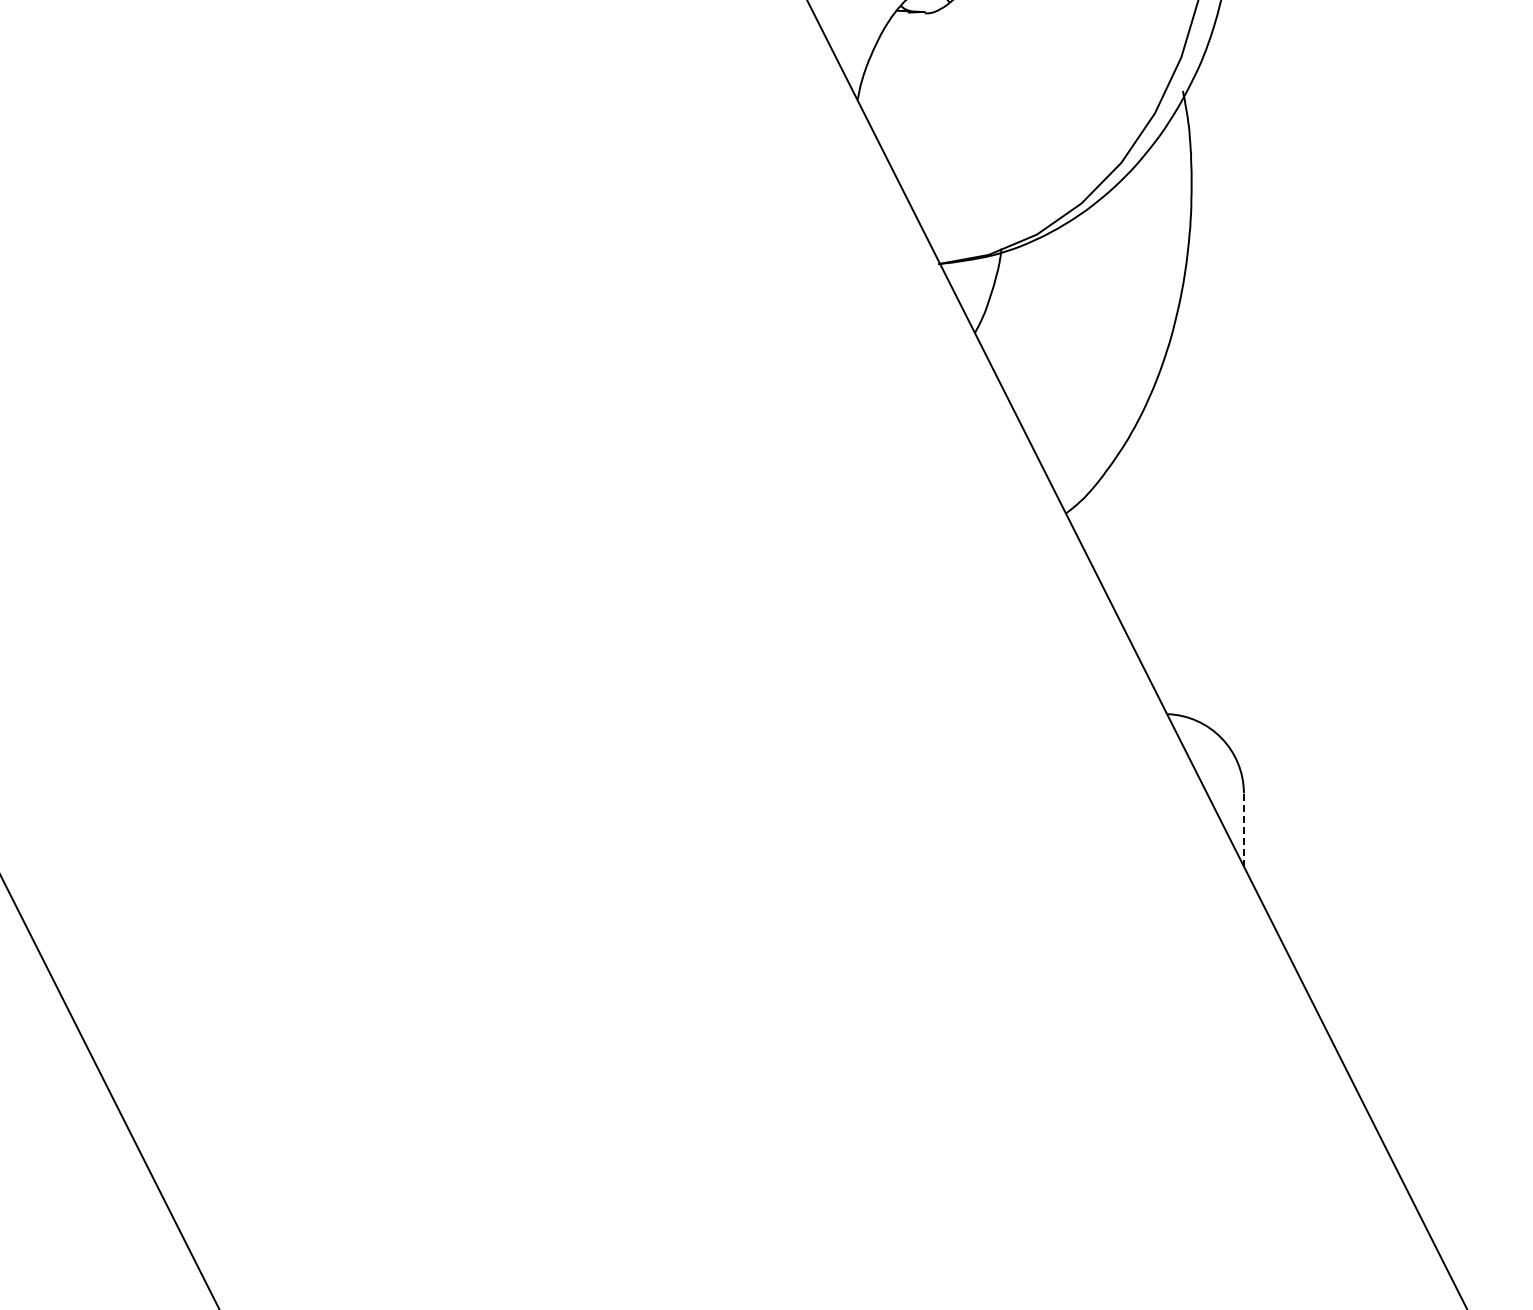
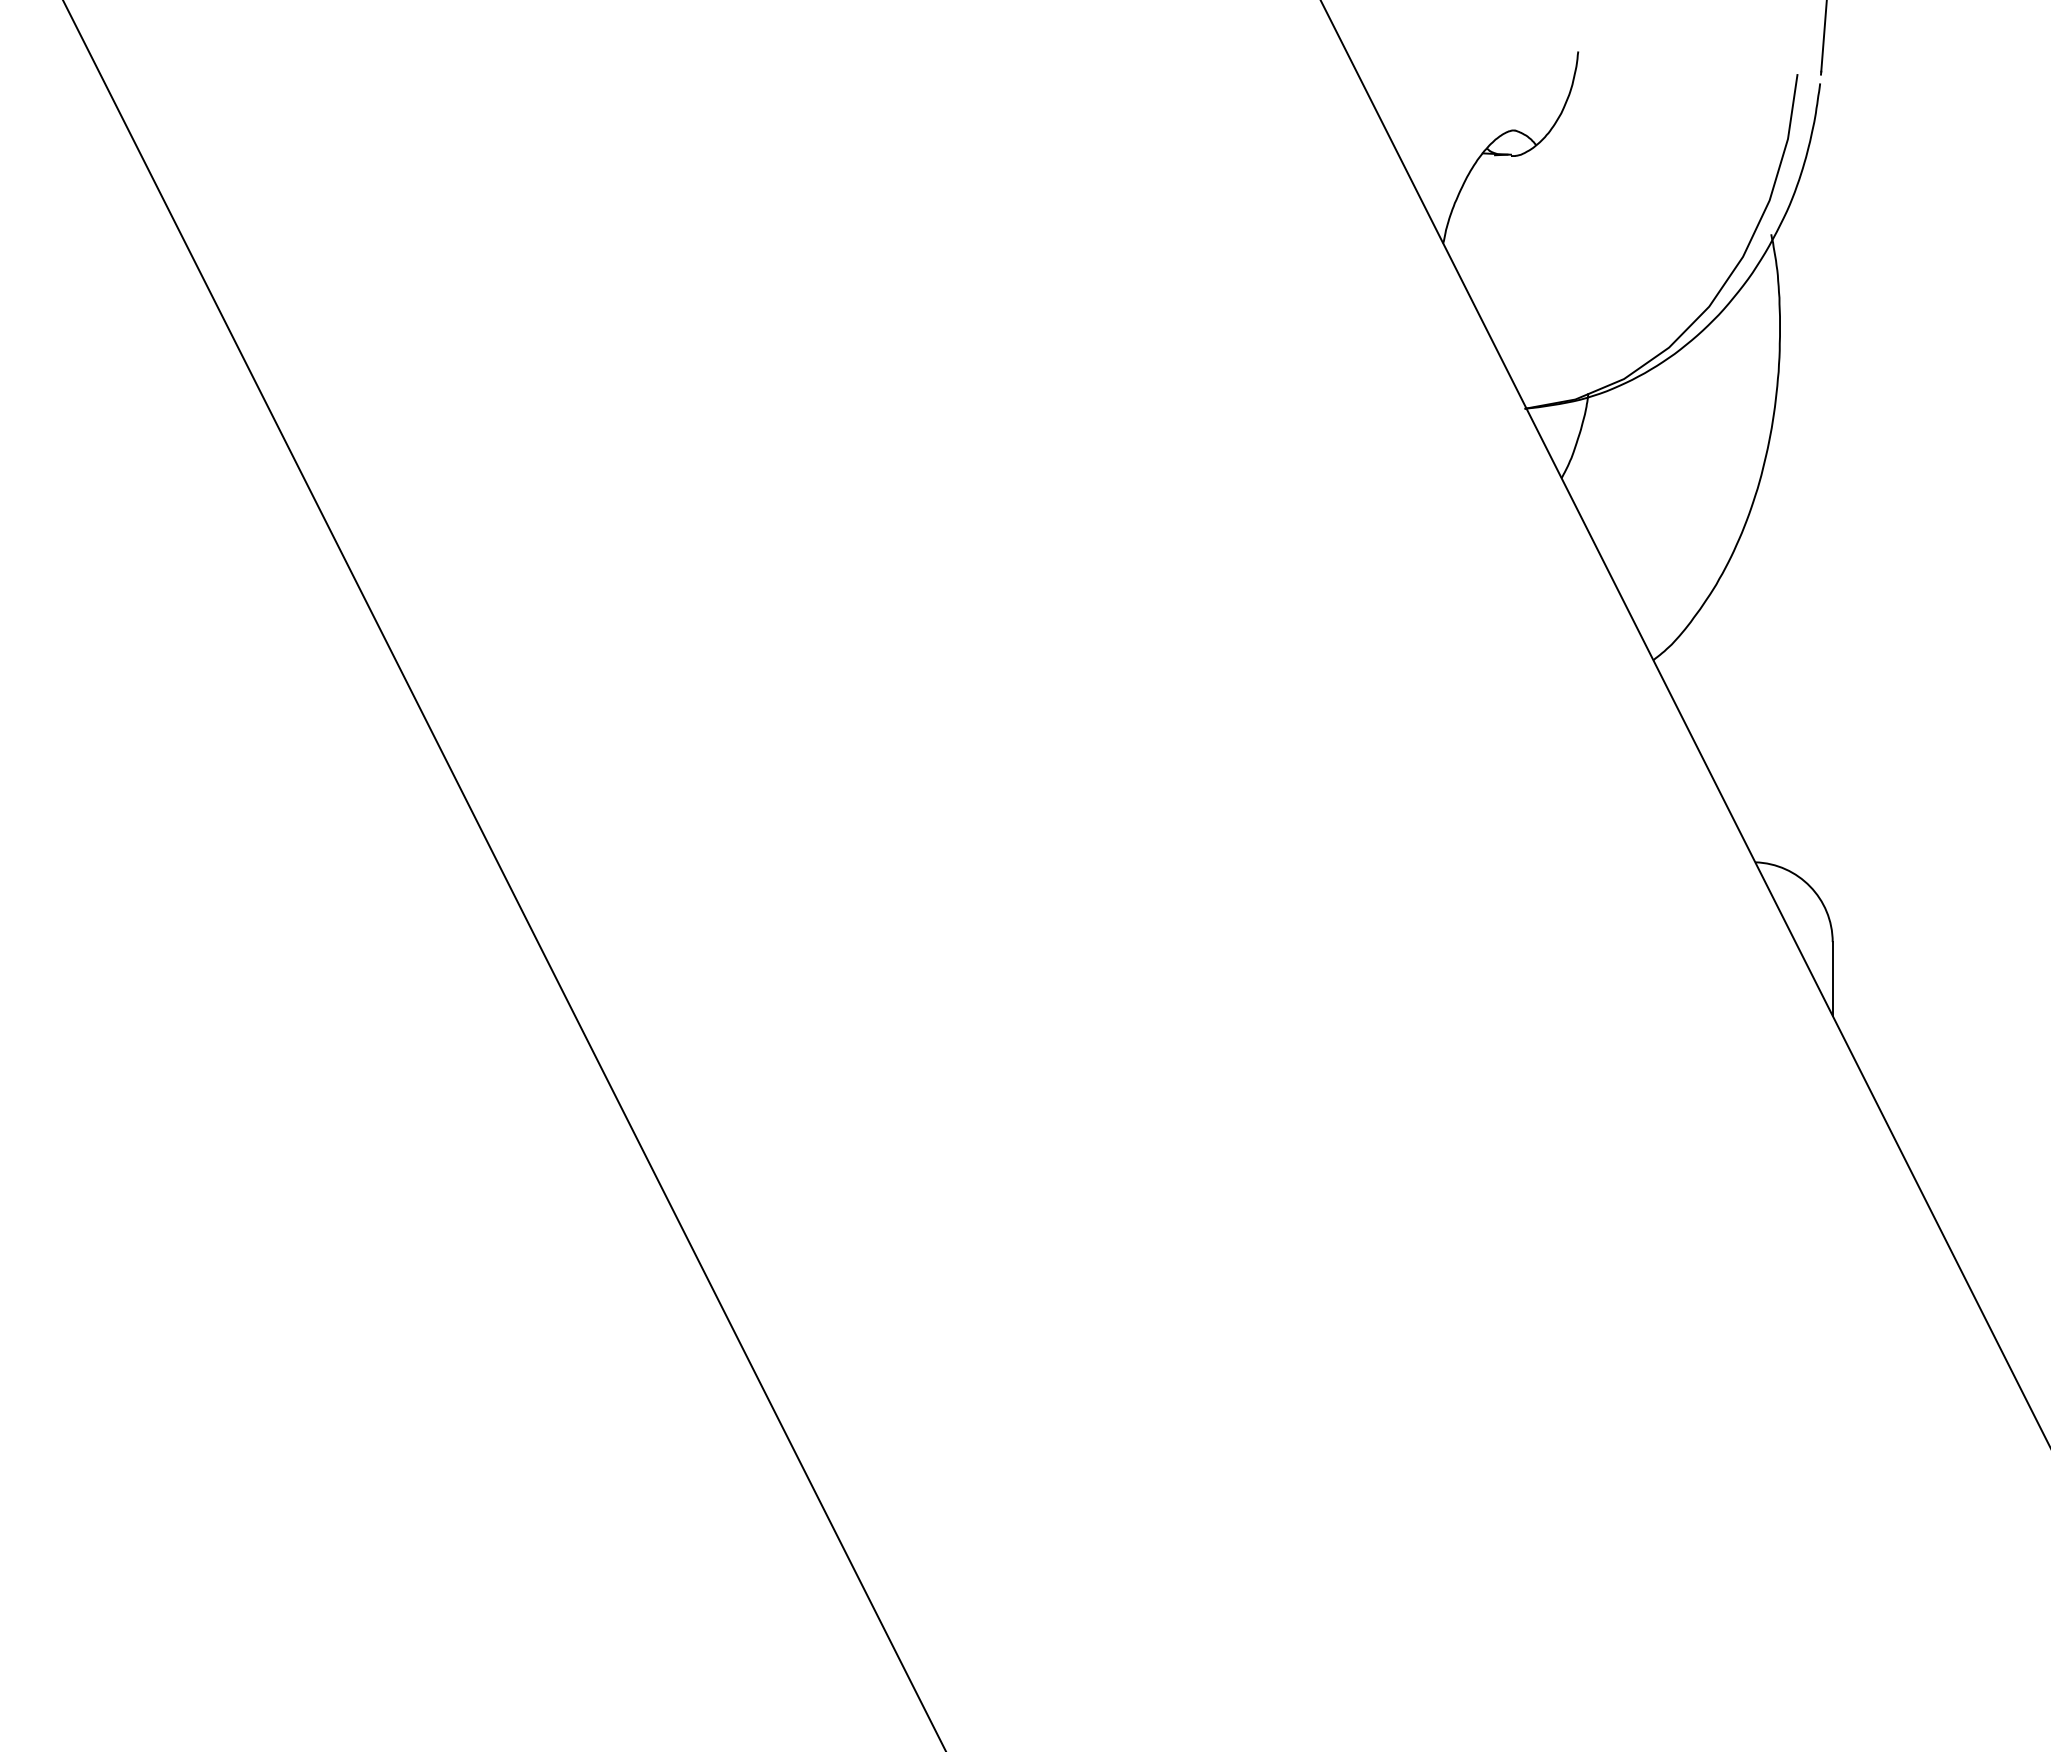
line: (1243, 829) -> (1832, 978), dashed -> solid

